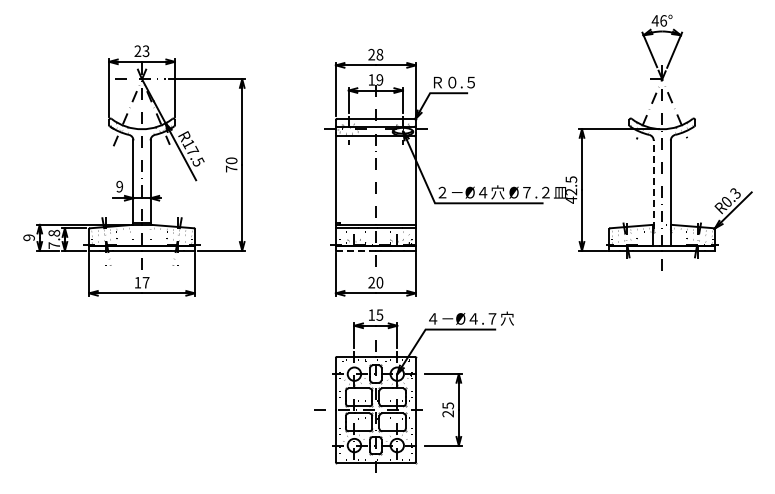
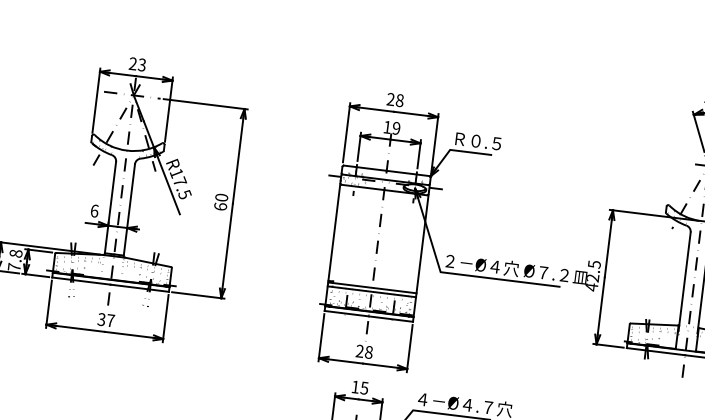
text: (231, 168) -> (220, 206), 70 -> 60
line: (653, 184) -> (684, 281), dashed -> solid
text: (119, 186) -> (94, 210), 9 -> 6
line: (355, 250) -> (346, 313), dashed -> solid
text: (137, 282) -> (101, 319), 17 -> 37
text: (379, 282) -> (368, 352), 20 -> 28

